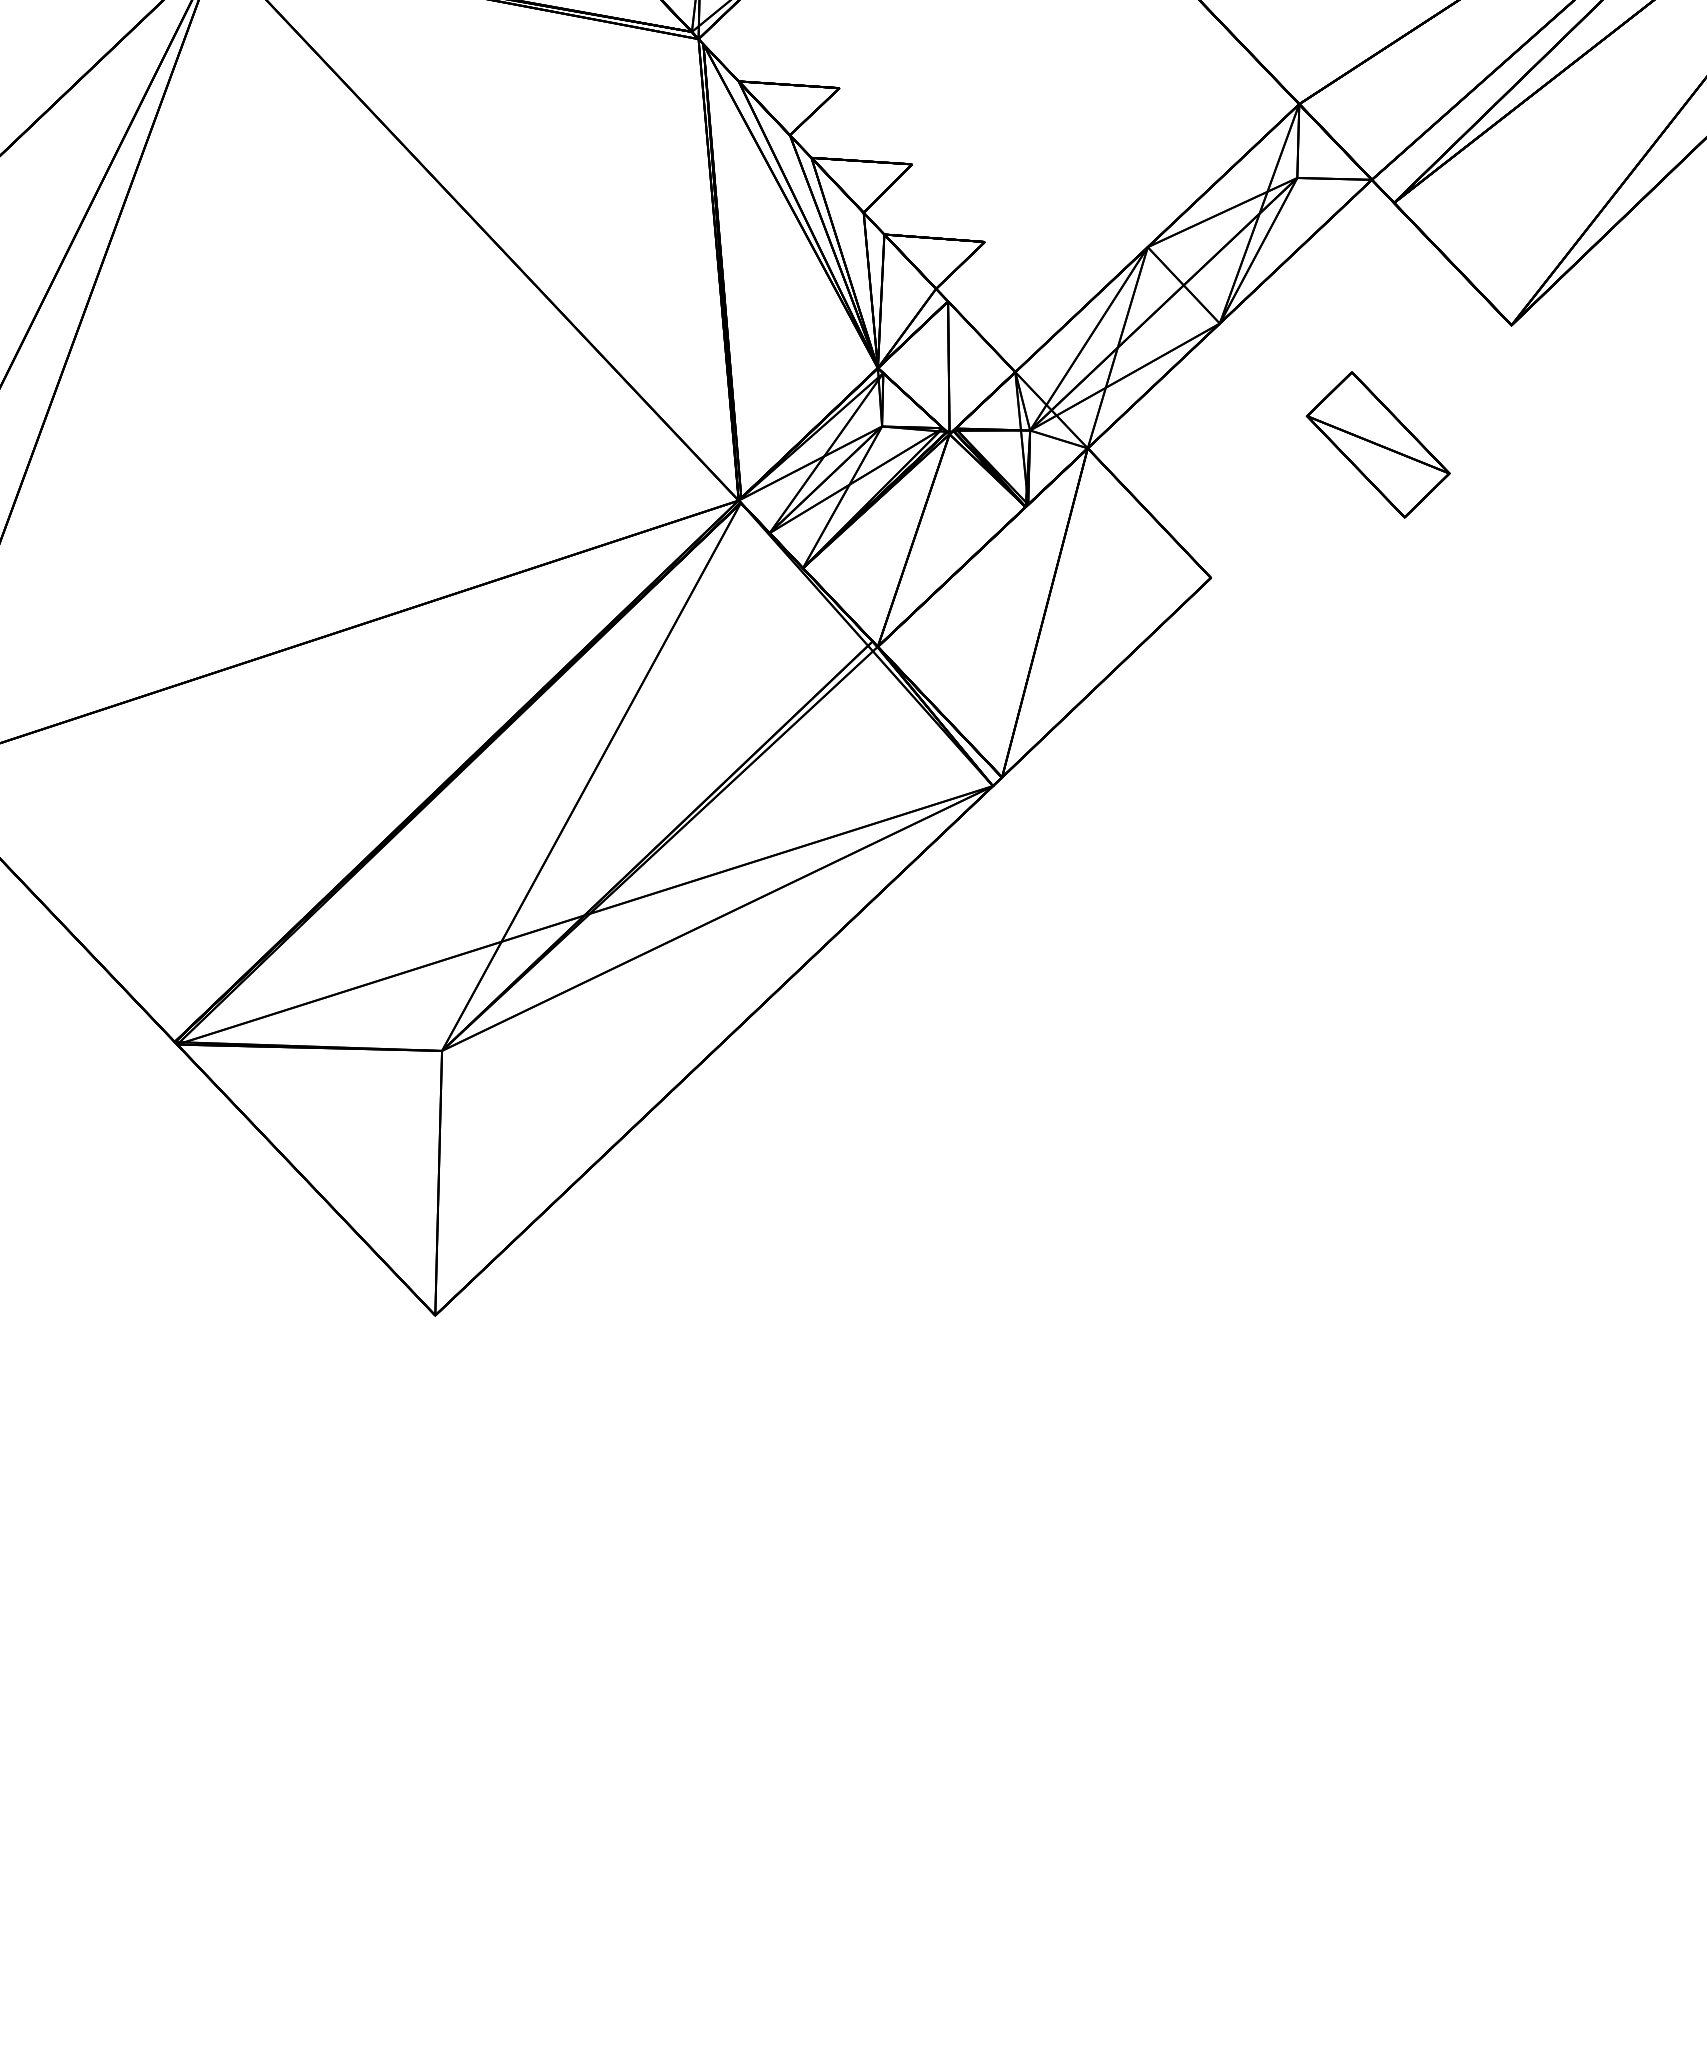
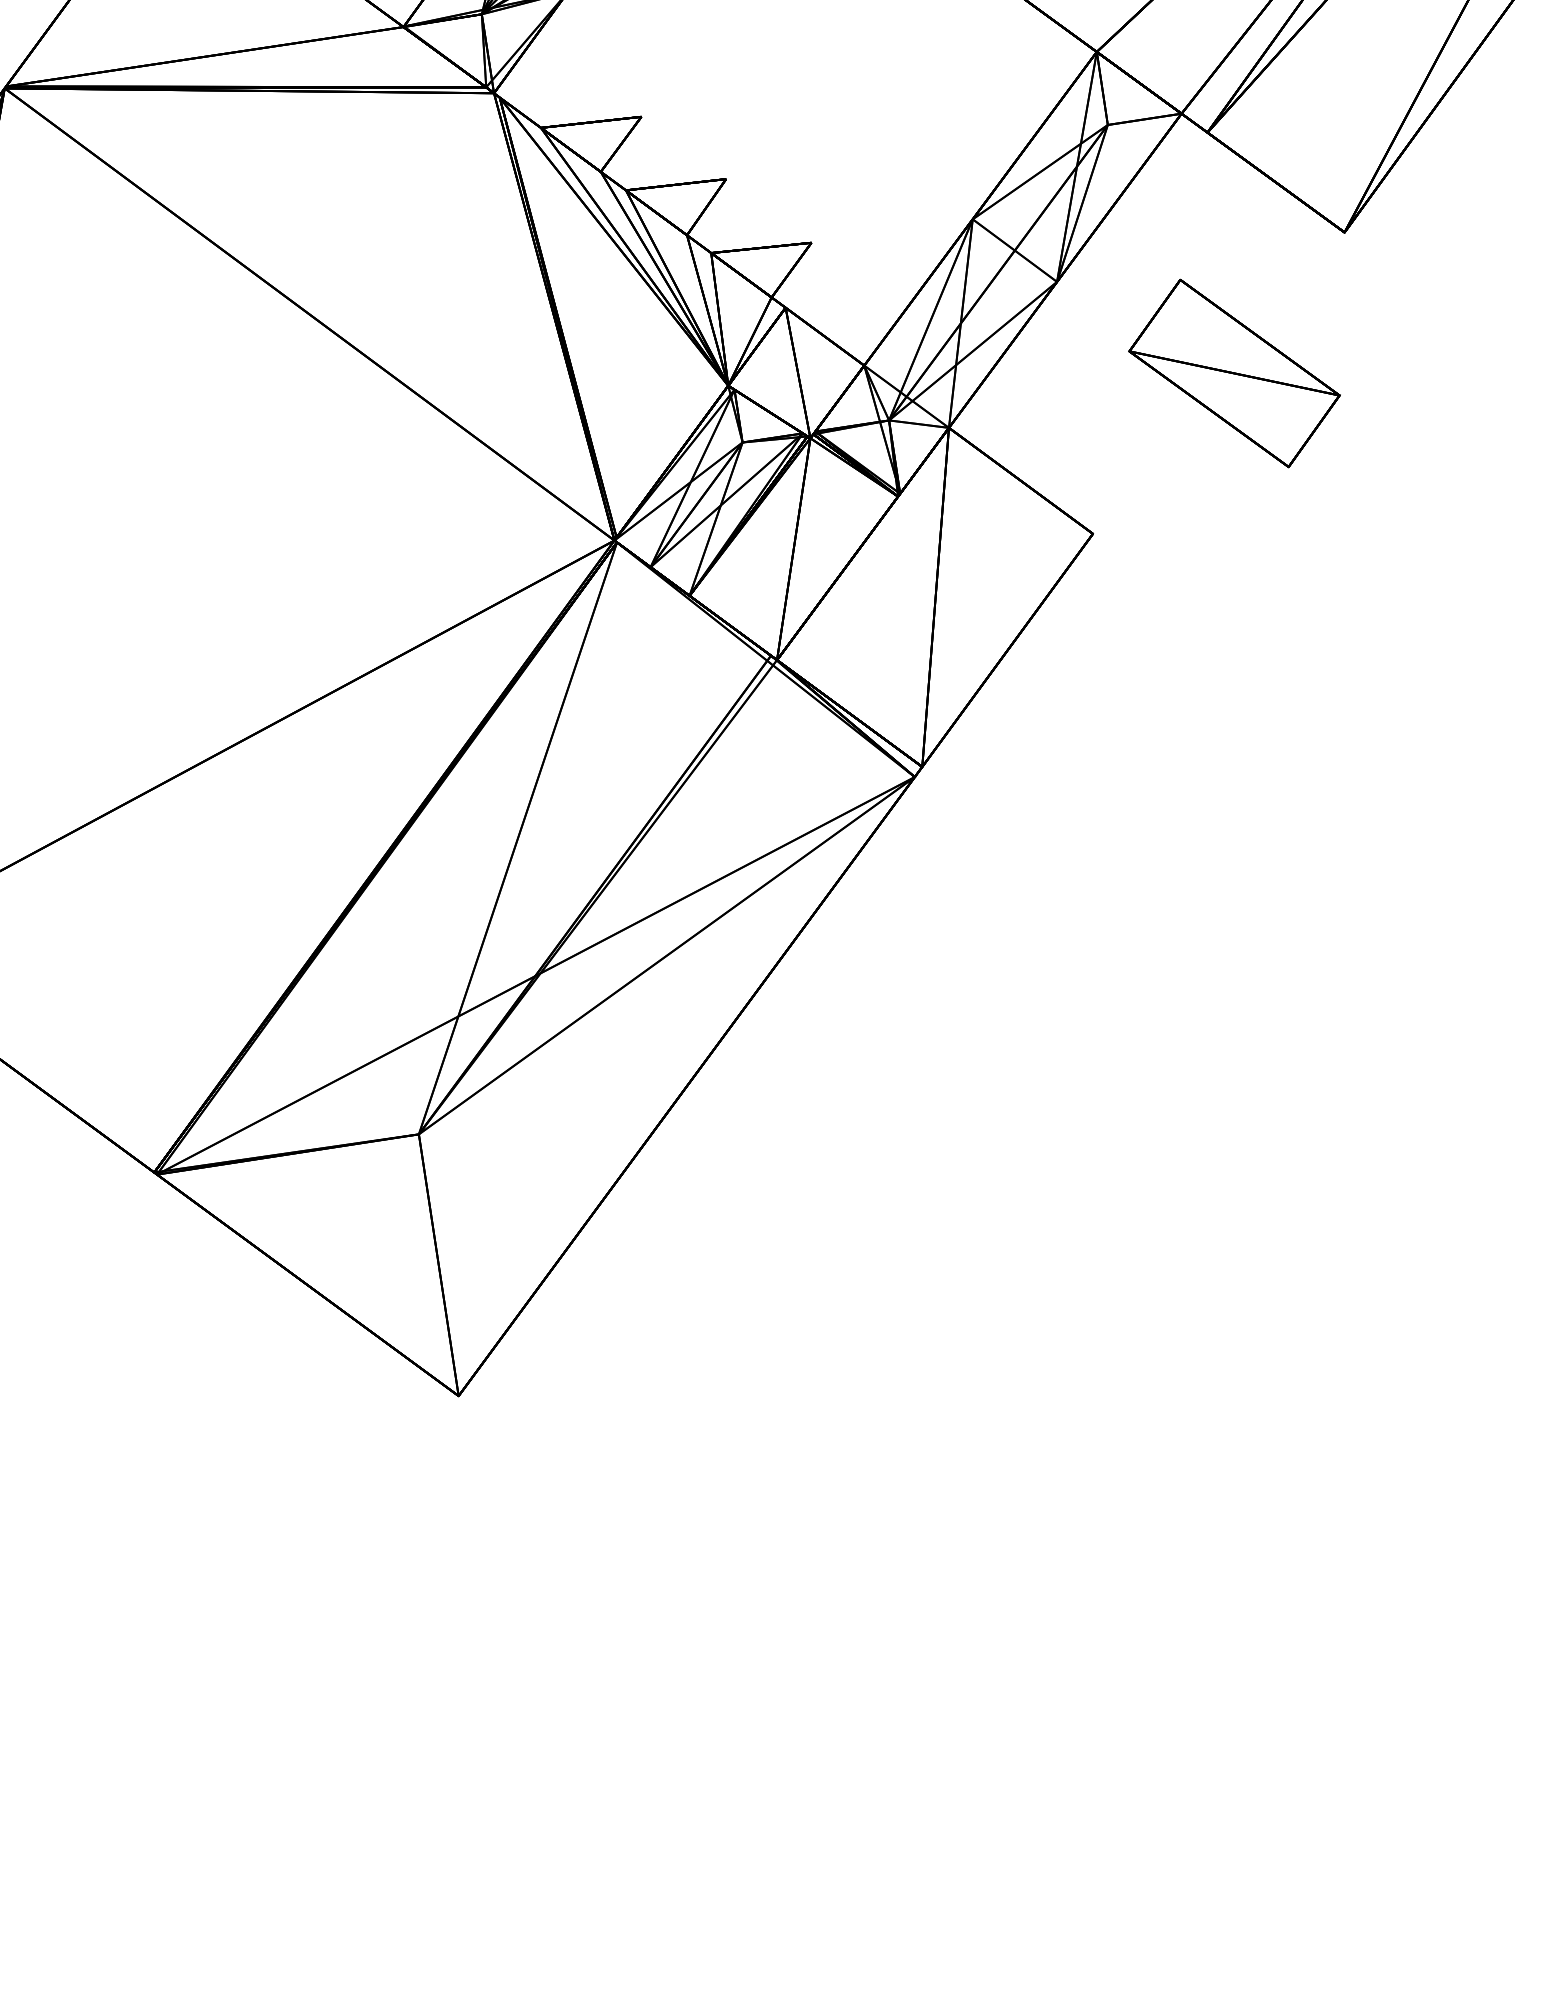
part: (1377, 444) -> (1233, 373), size x1.4

